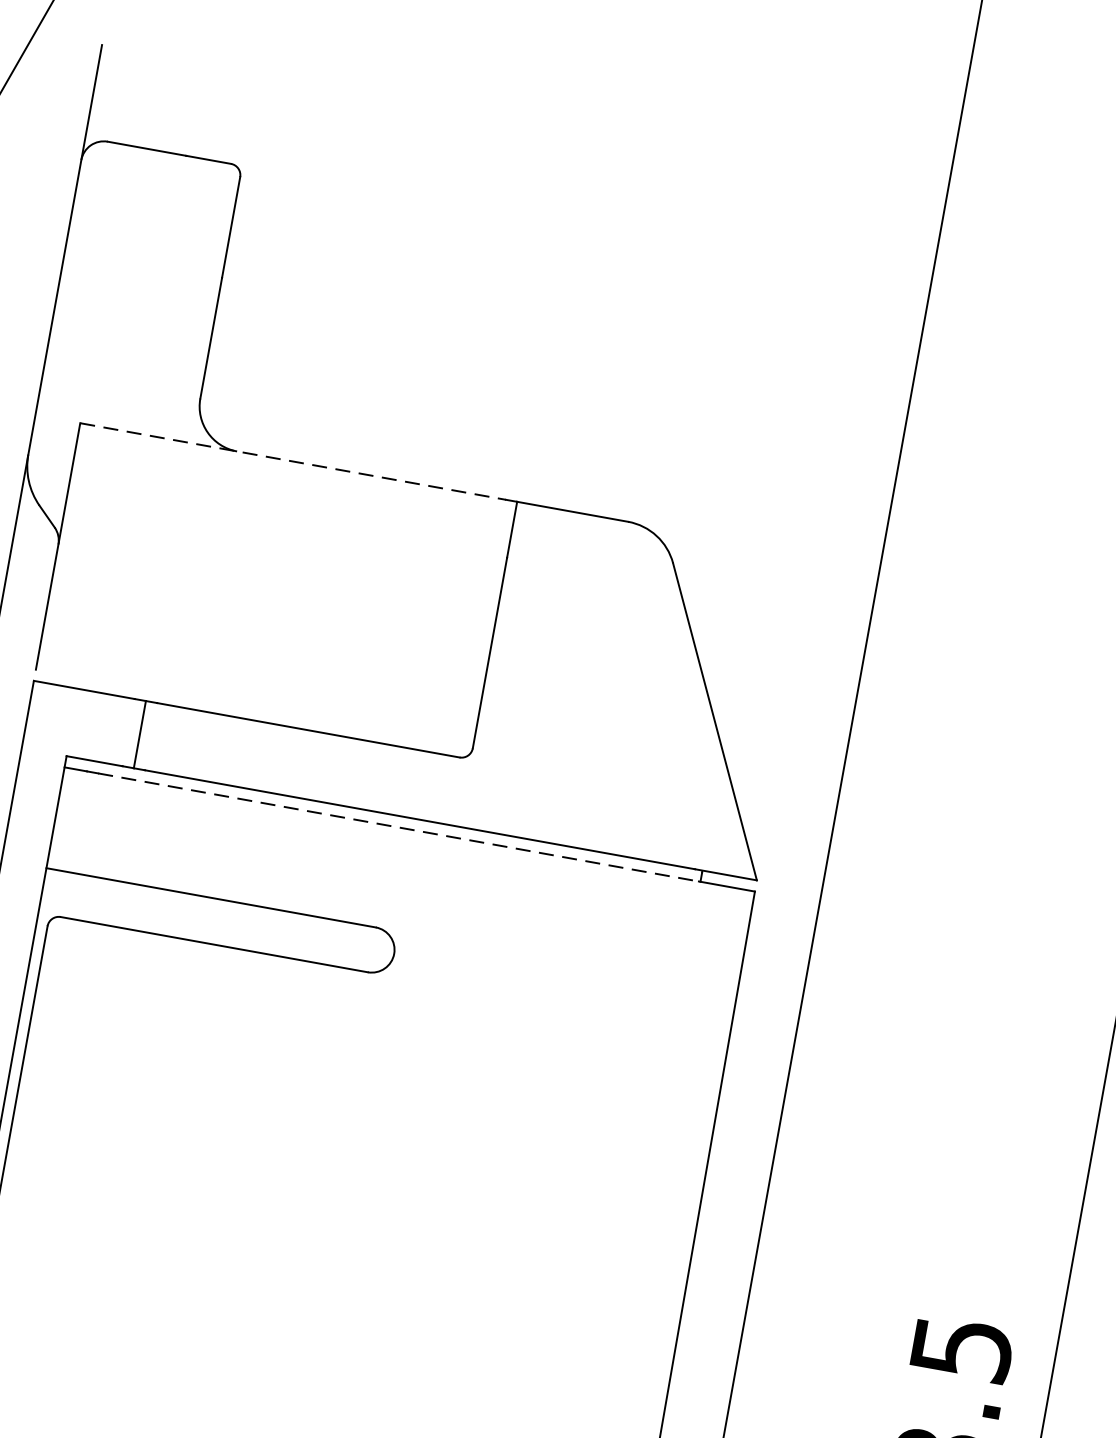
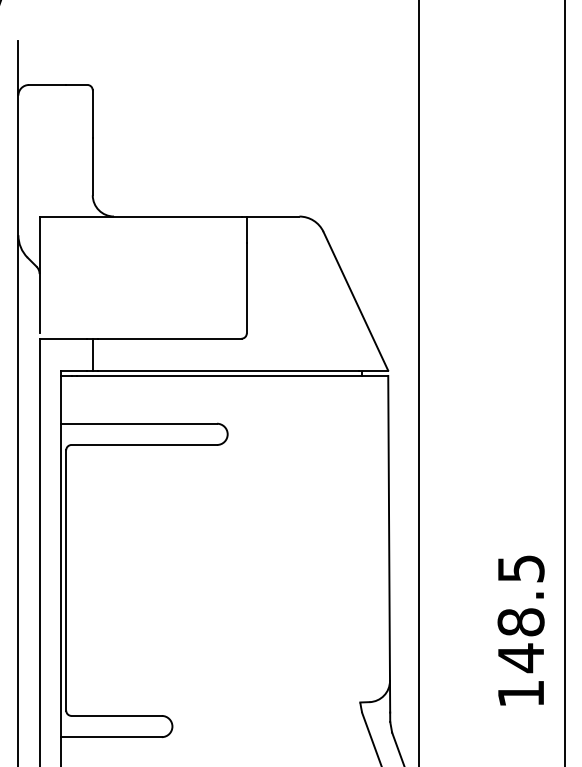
line: (292, 461) -> (140, 216), dashed -> solid
line: (399, 826) -> (219, 375), dashed -> solid

